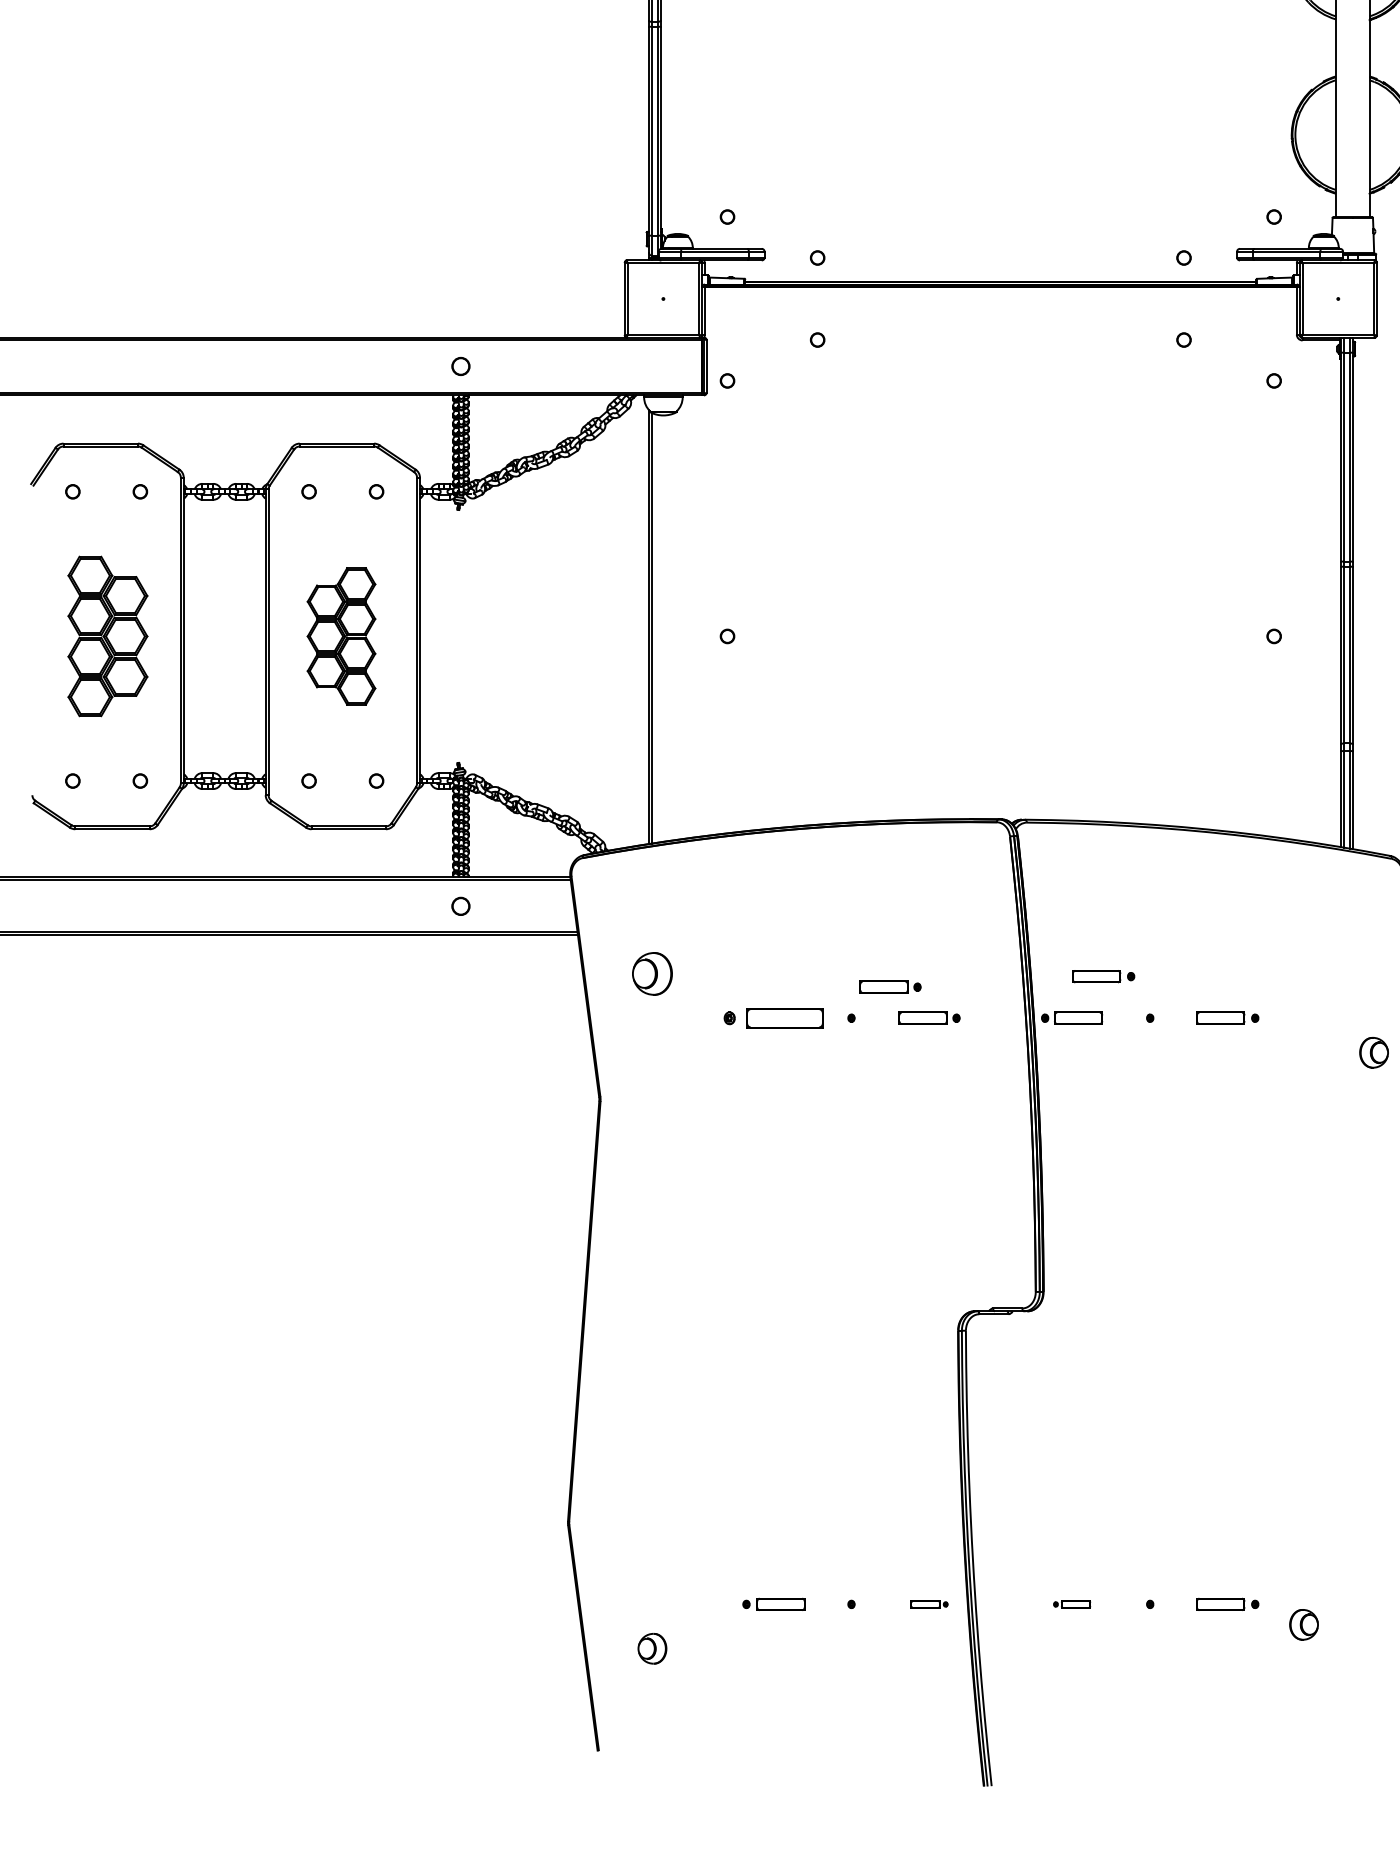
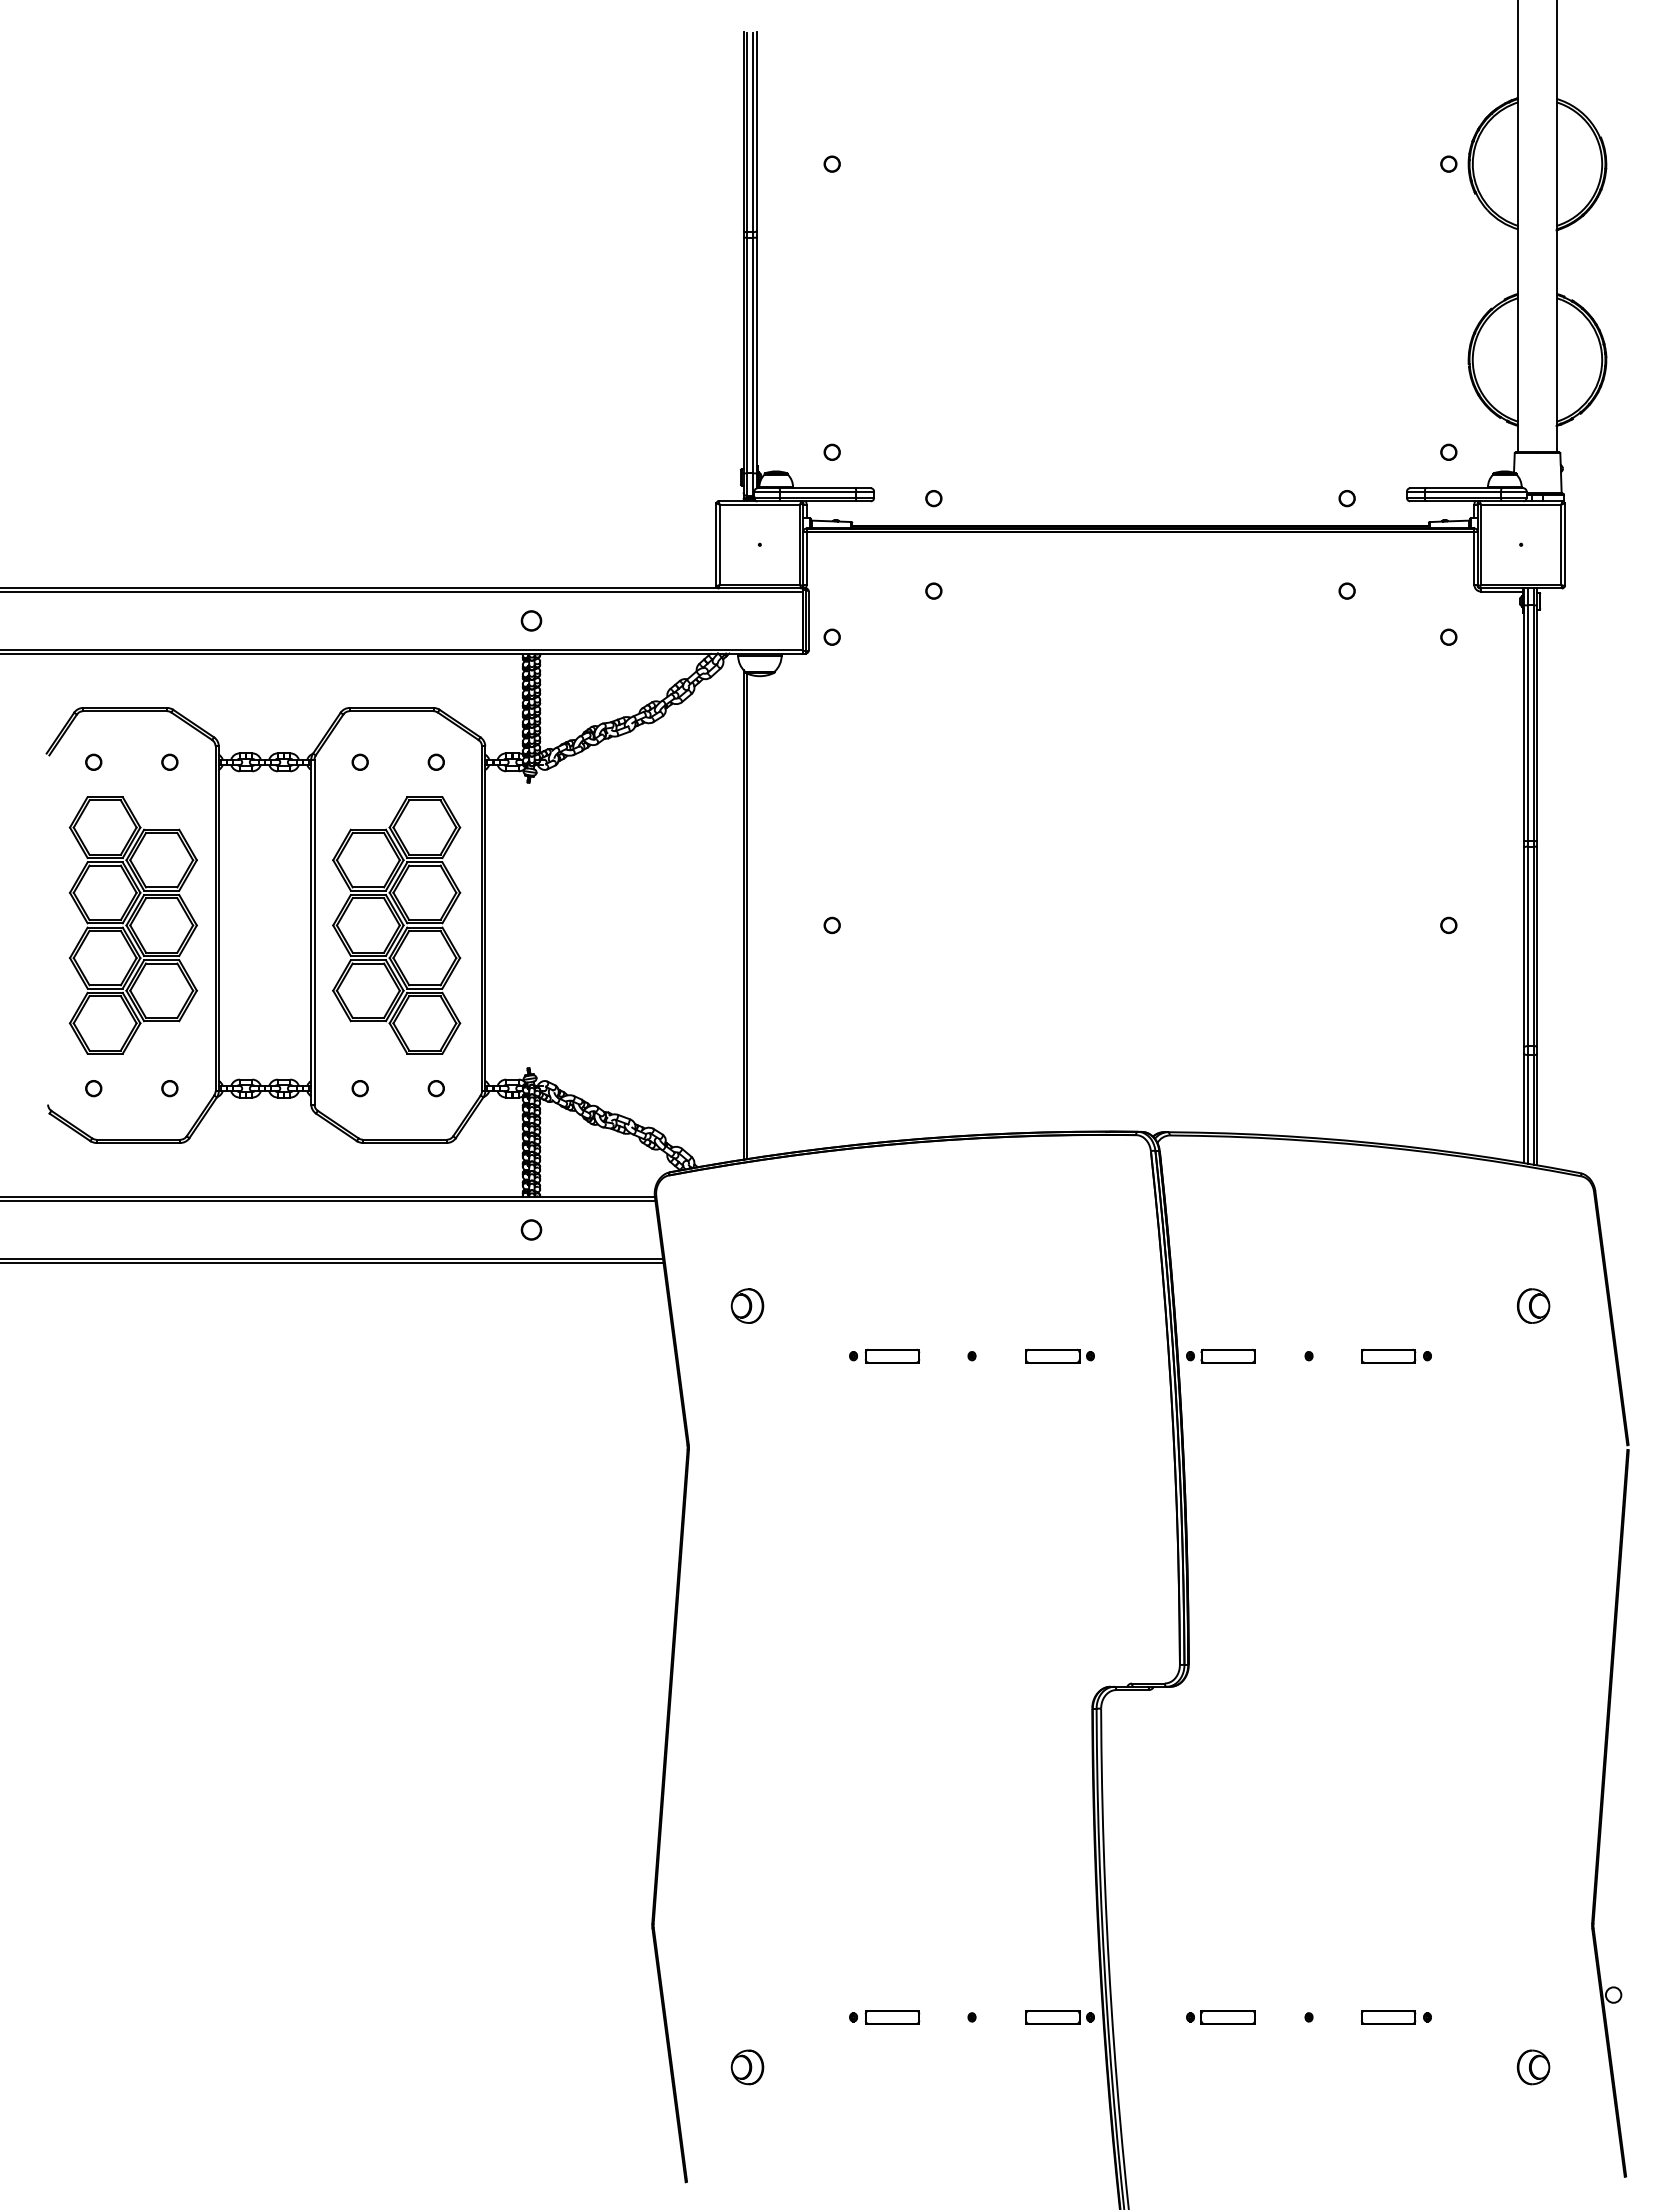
part: (107, 636) -> (132, 925), size x1.43
part: (341, 636) -> (396, 925), size x1.67
part: (652, 973) -> (747, 1305), size x0.71
part: (1103, 976) -> (1256, 1308), removed
part: (890, 986) -> (1015, 1320), removed
part: (773, 1017) -> (884, 1355), size x0.62
part: (1374, 1052) -> (1533, 1305), moved
part: (929, 1604) -> (1059, 2017), size x1.67
part: (1071, 1604) -> (1220, 2017), size x1.67
part: (1304, 1624) -> (1533, 2067), moved

